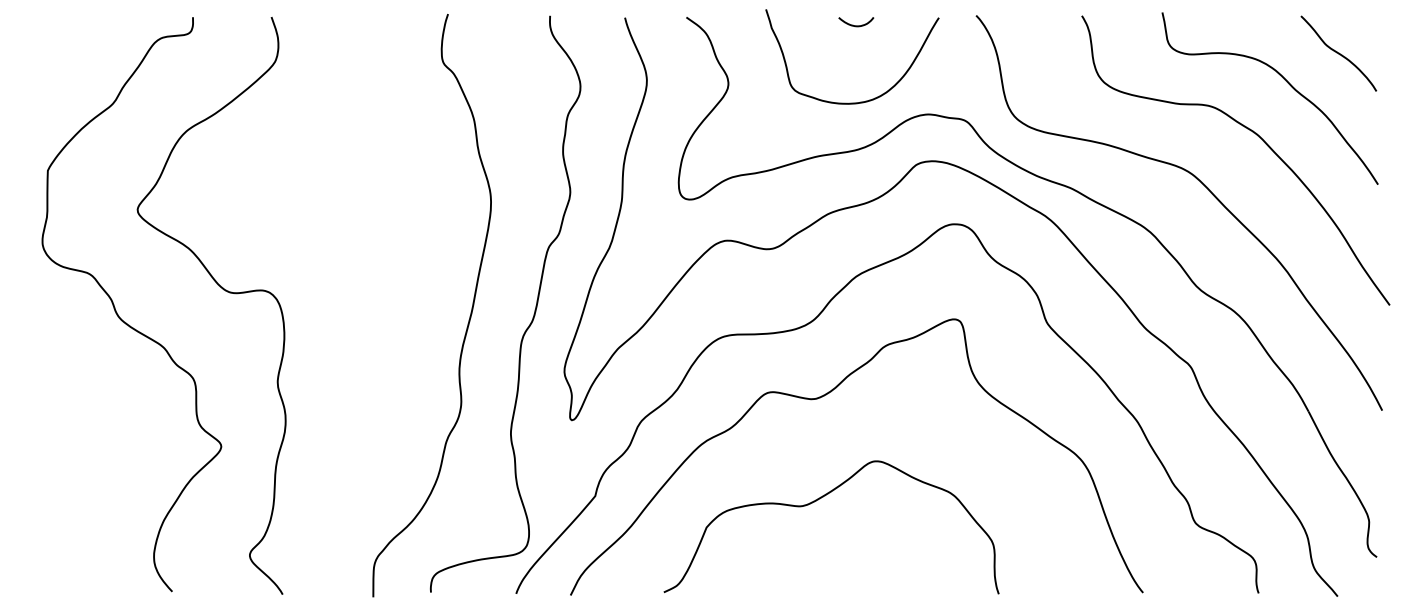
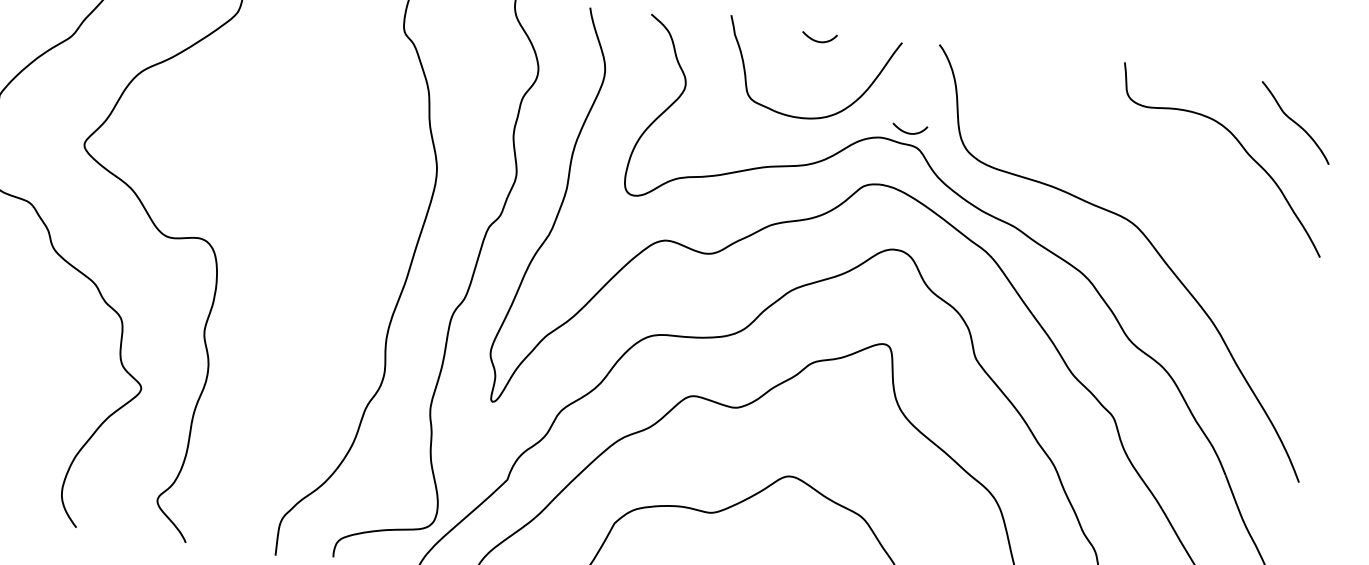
curve: (956, 106) -> (909, 132), added
curve: (1253, 133) -> (1201, 192), removed

